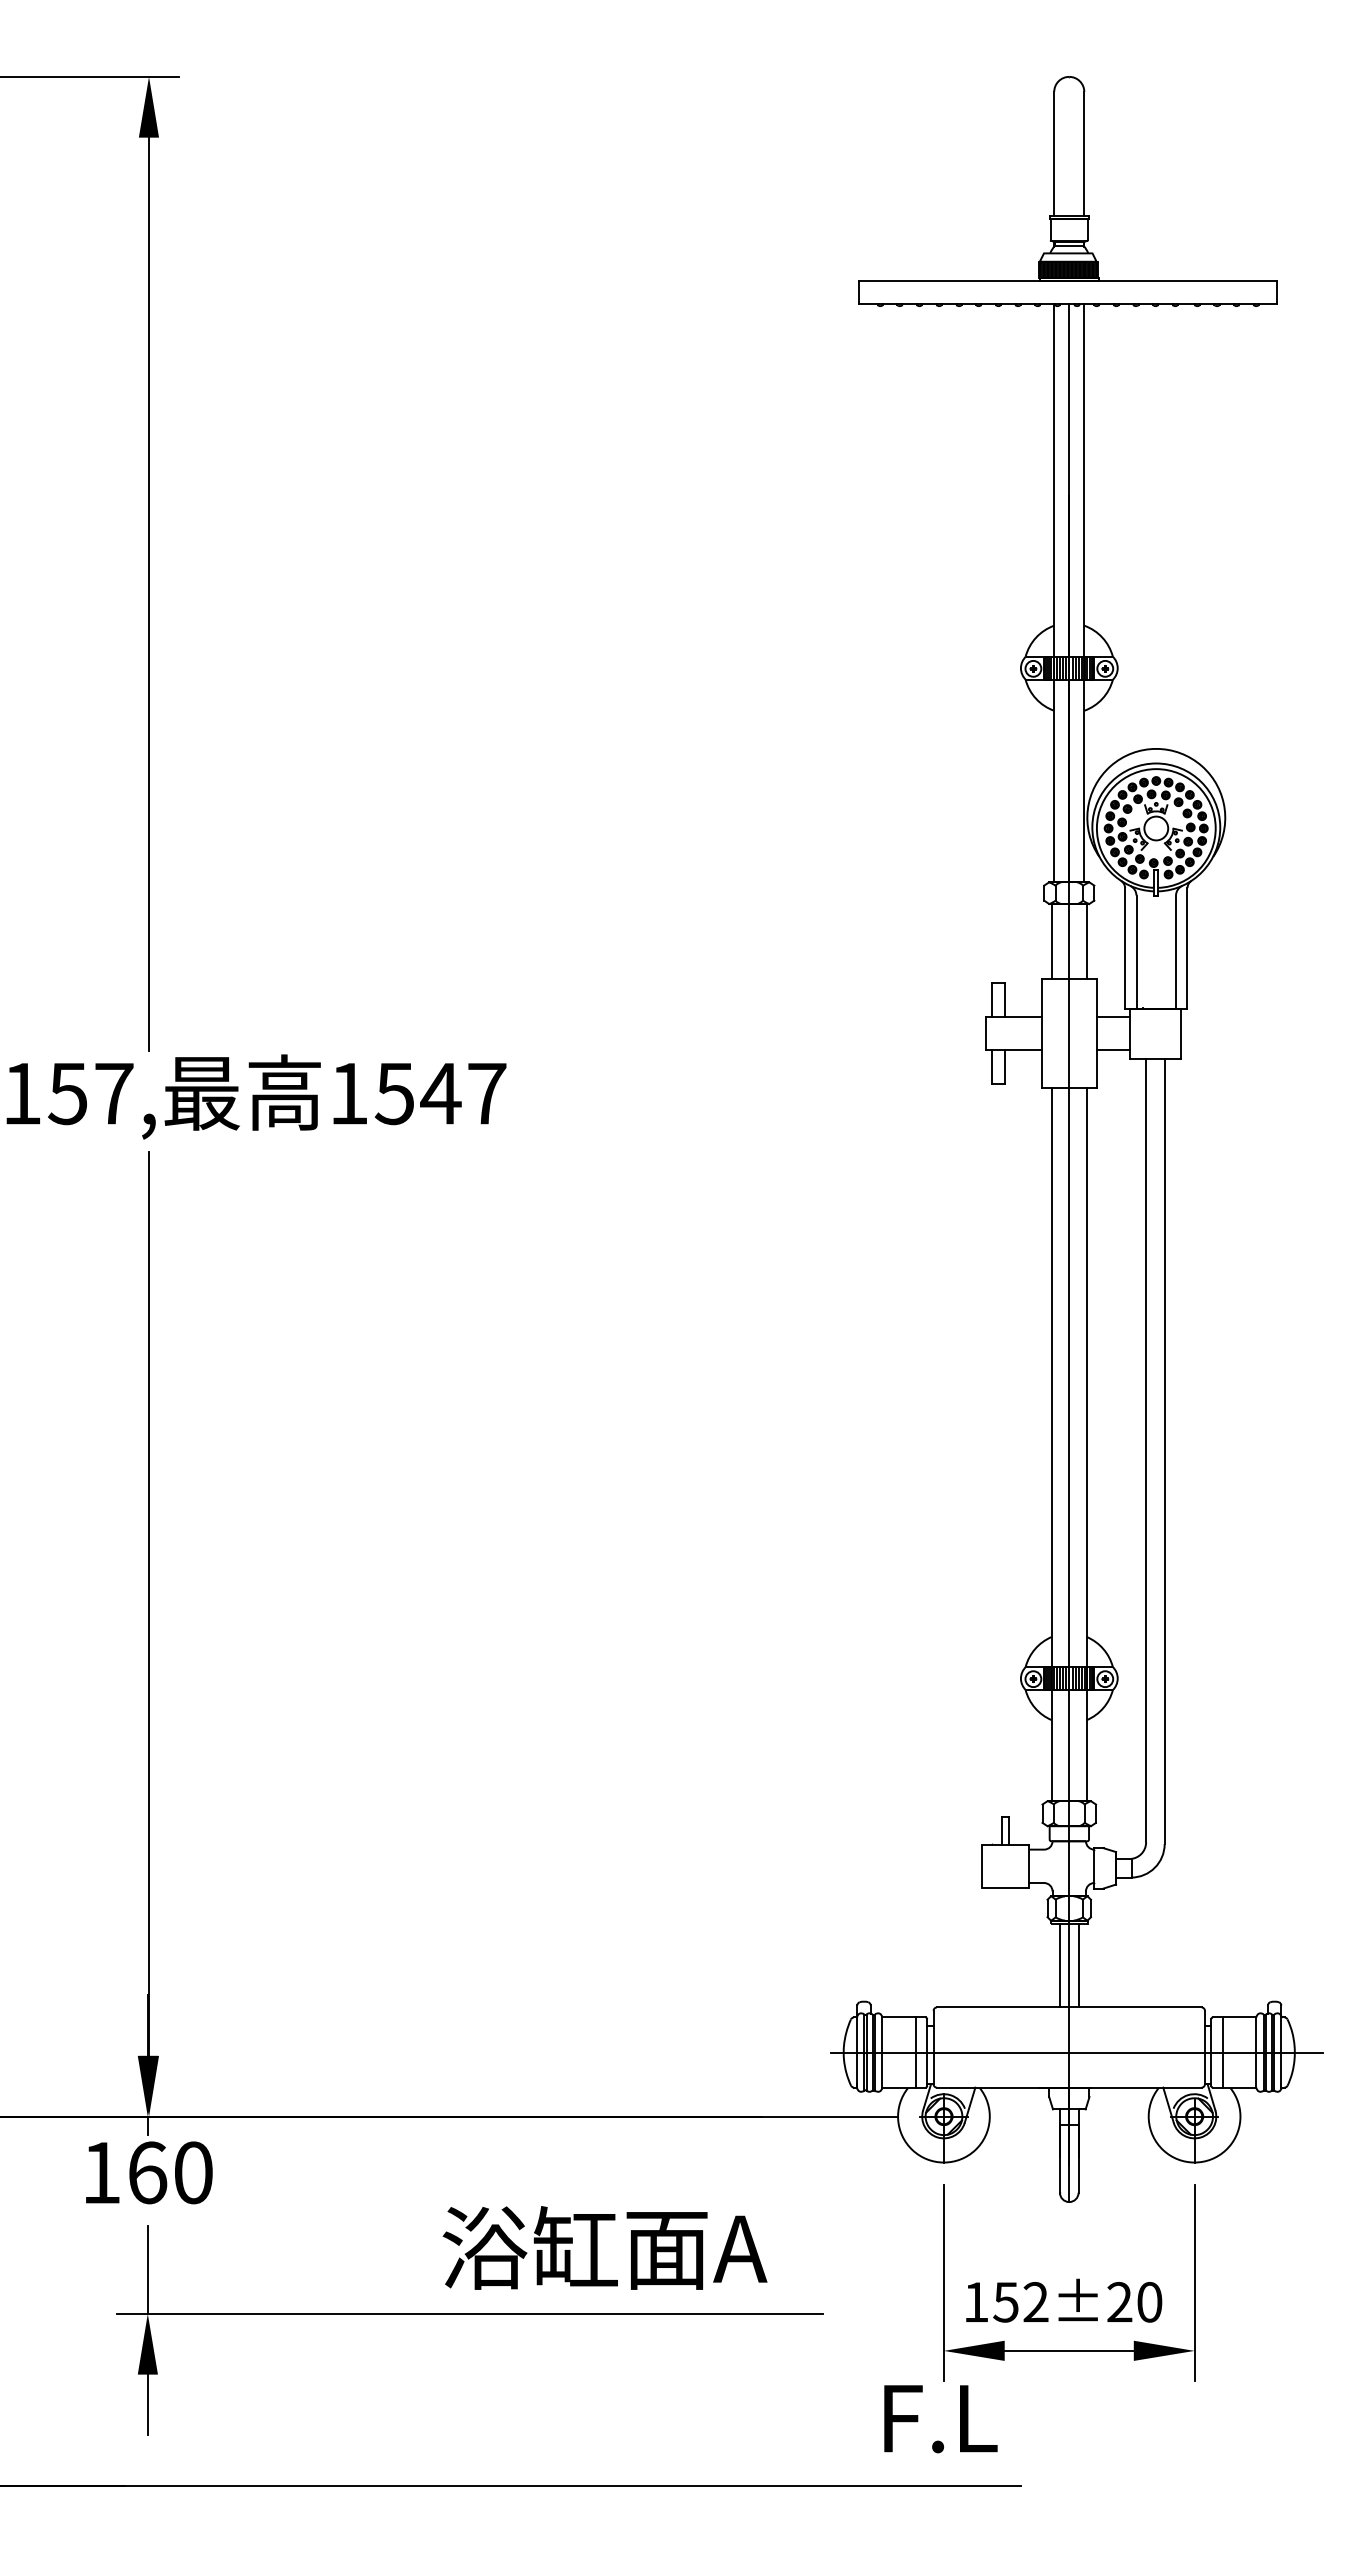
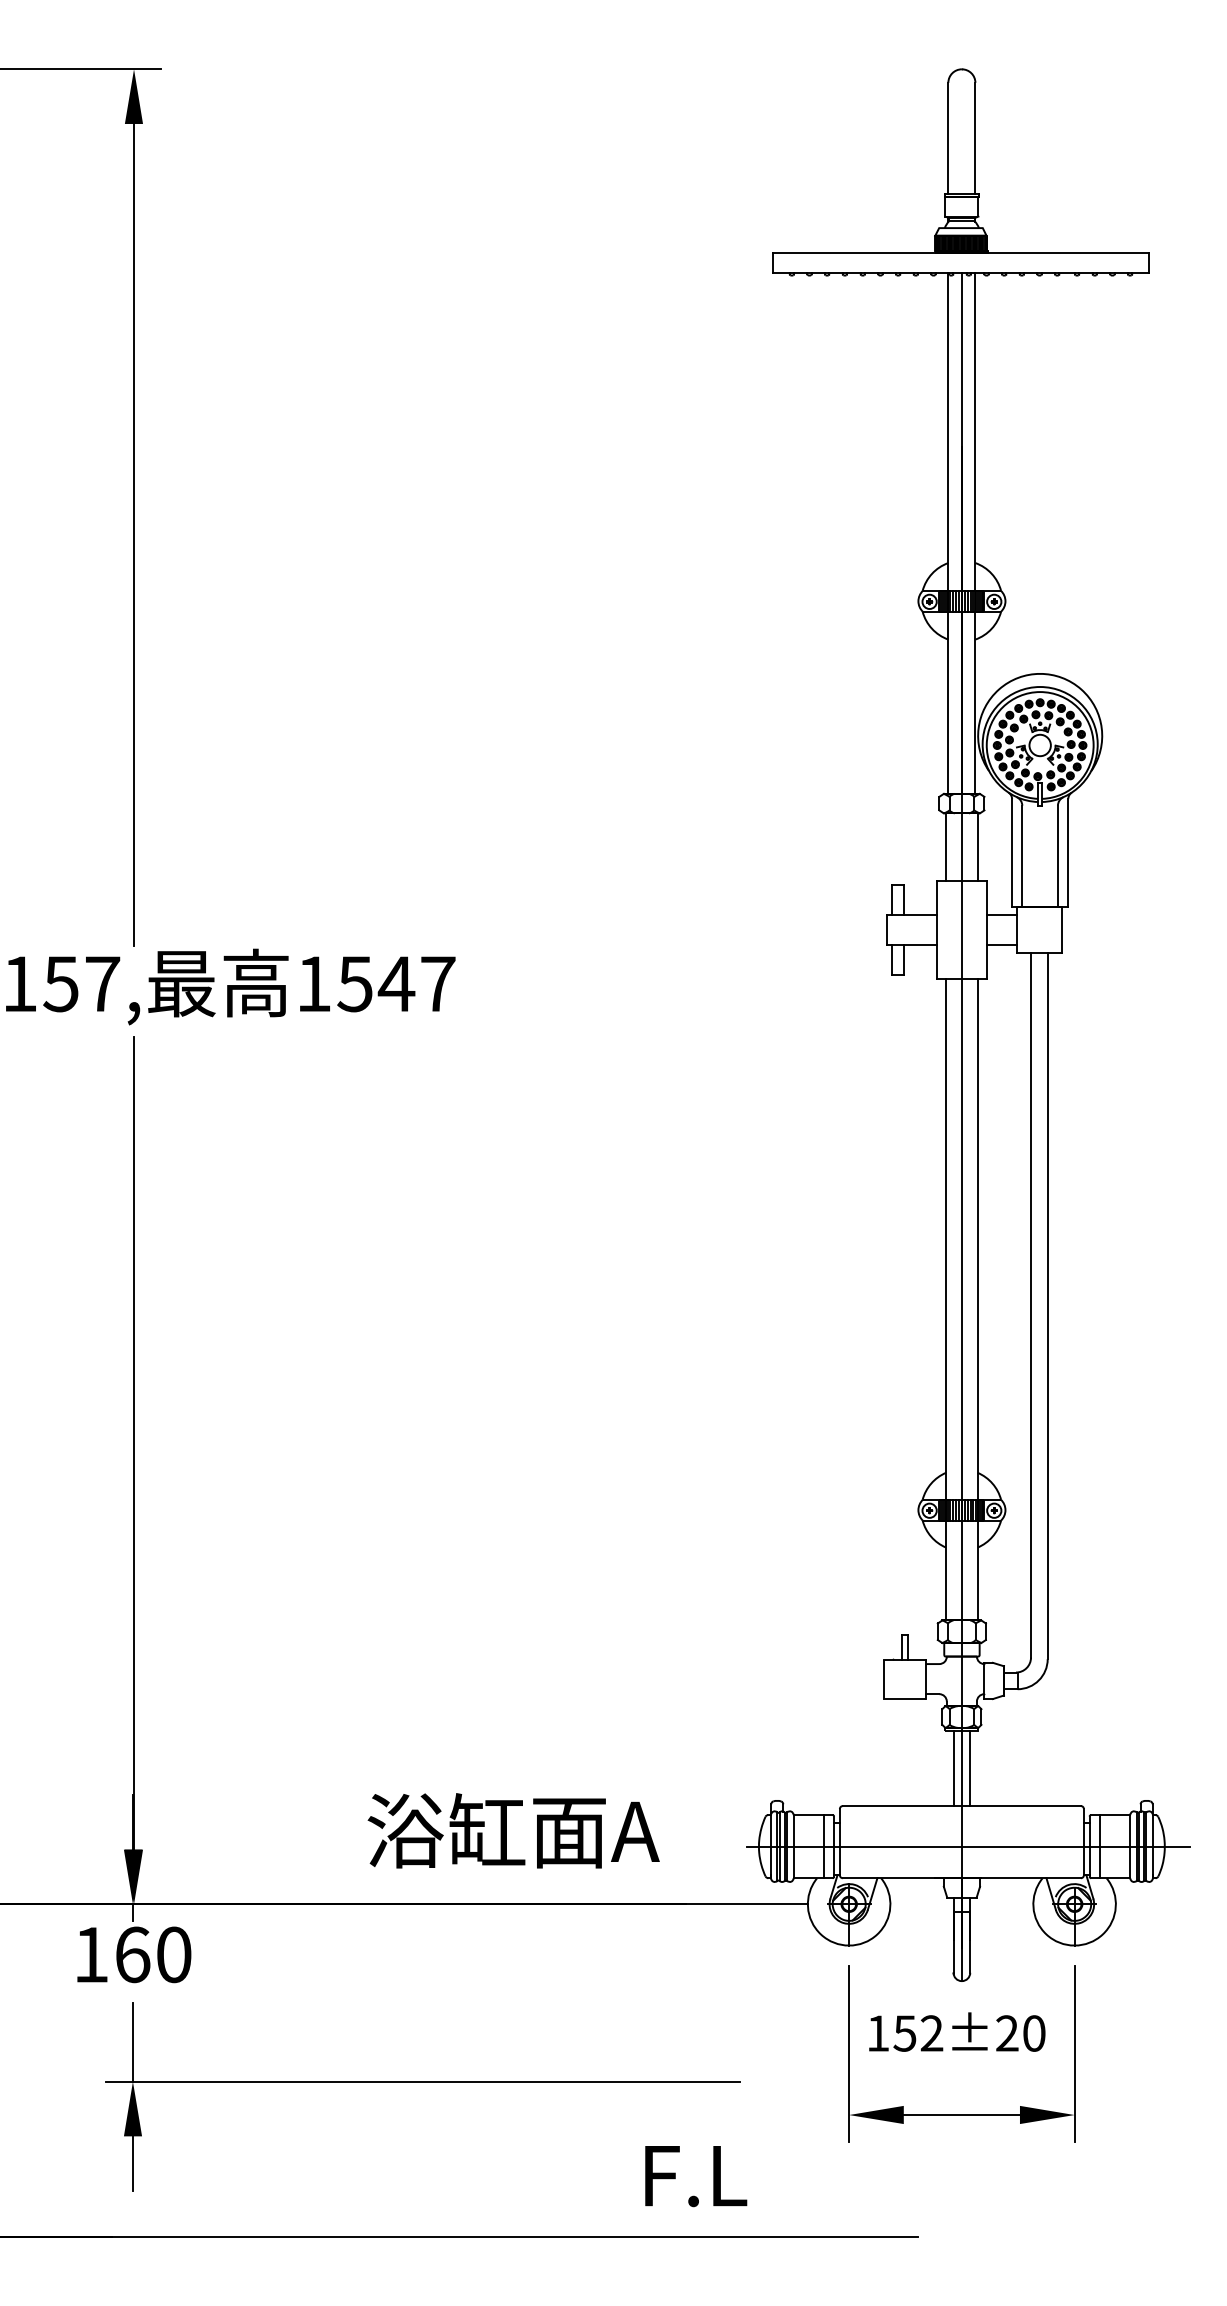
text: (604, 2247) -> (513, 1830), moved
text: (1064, 2300) -> (957, 2031), moved
text: (940, 2419) -> (695, 2176), moved

